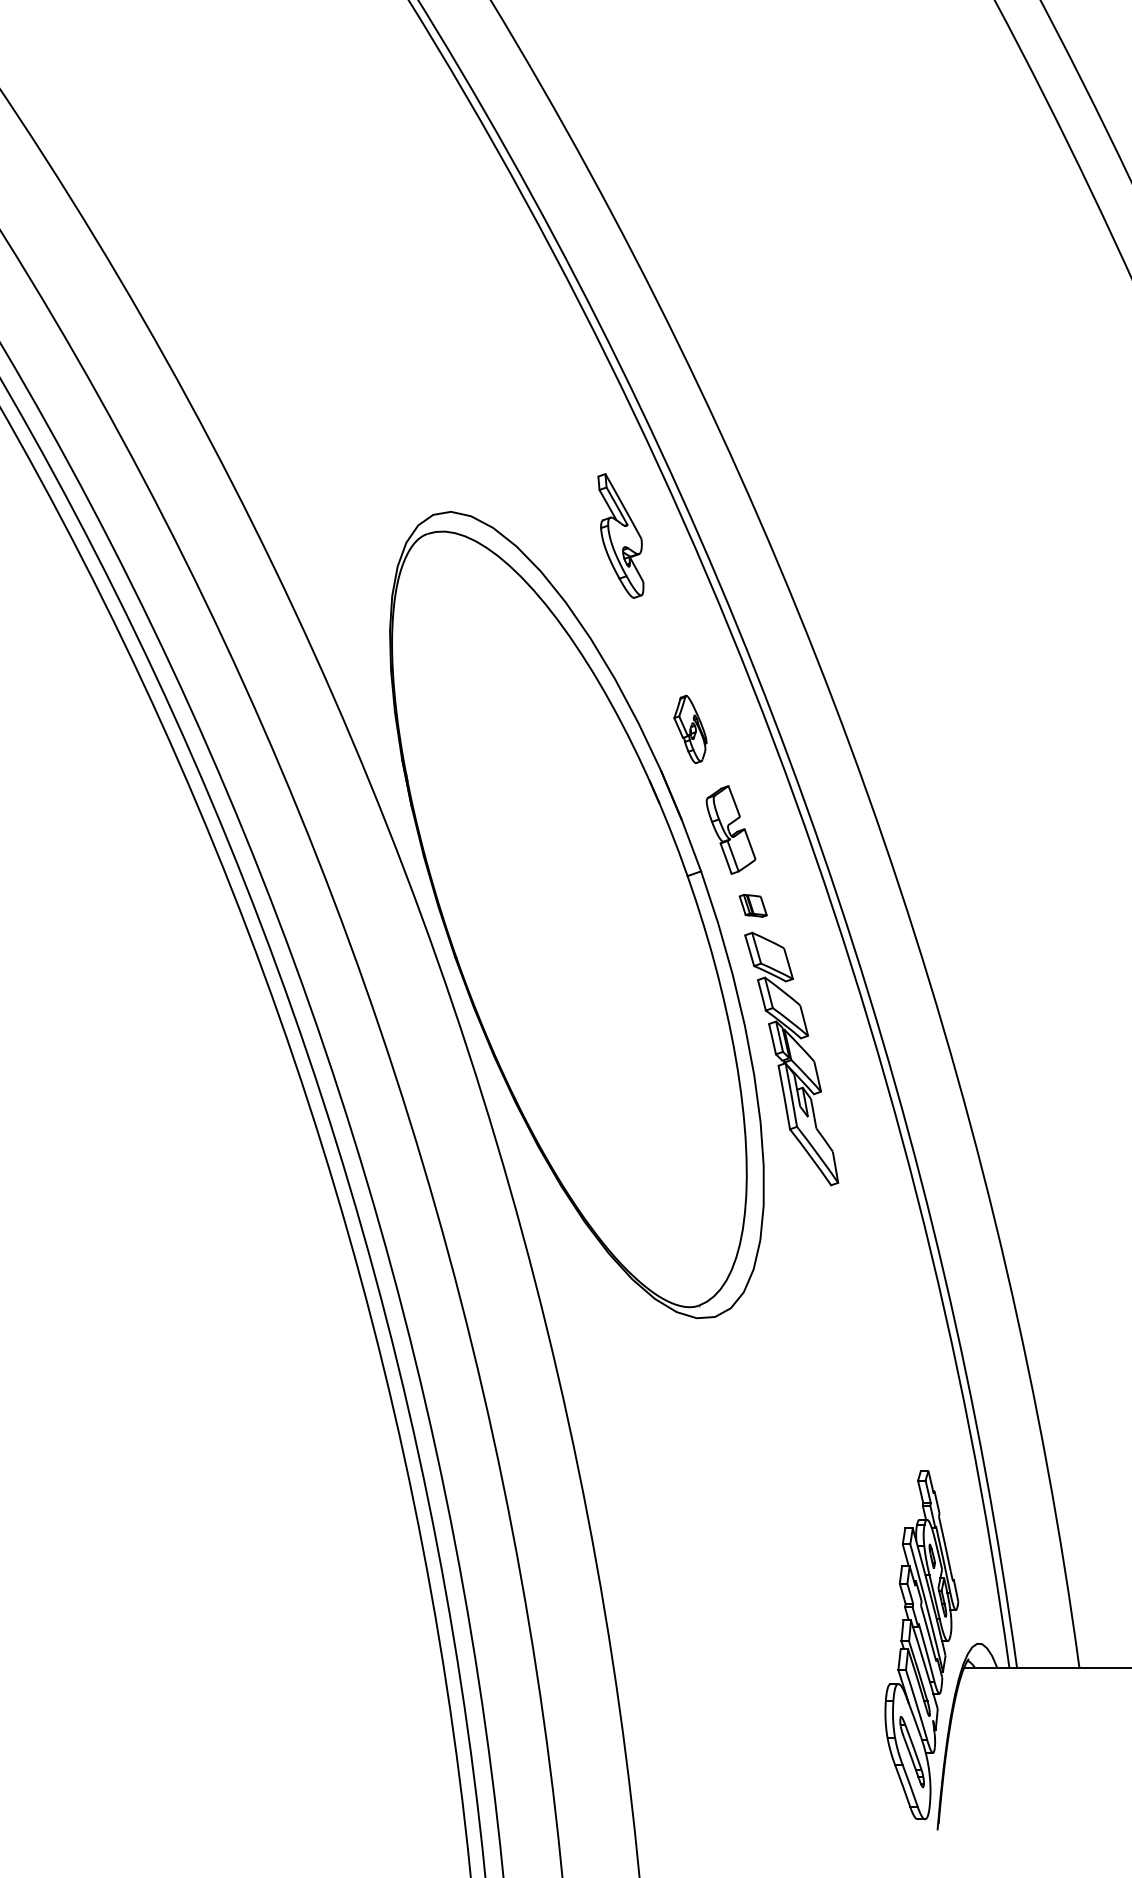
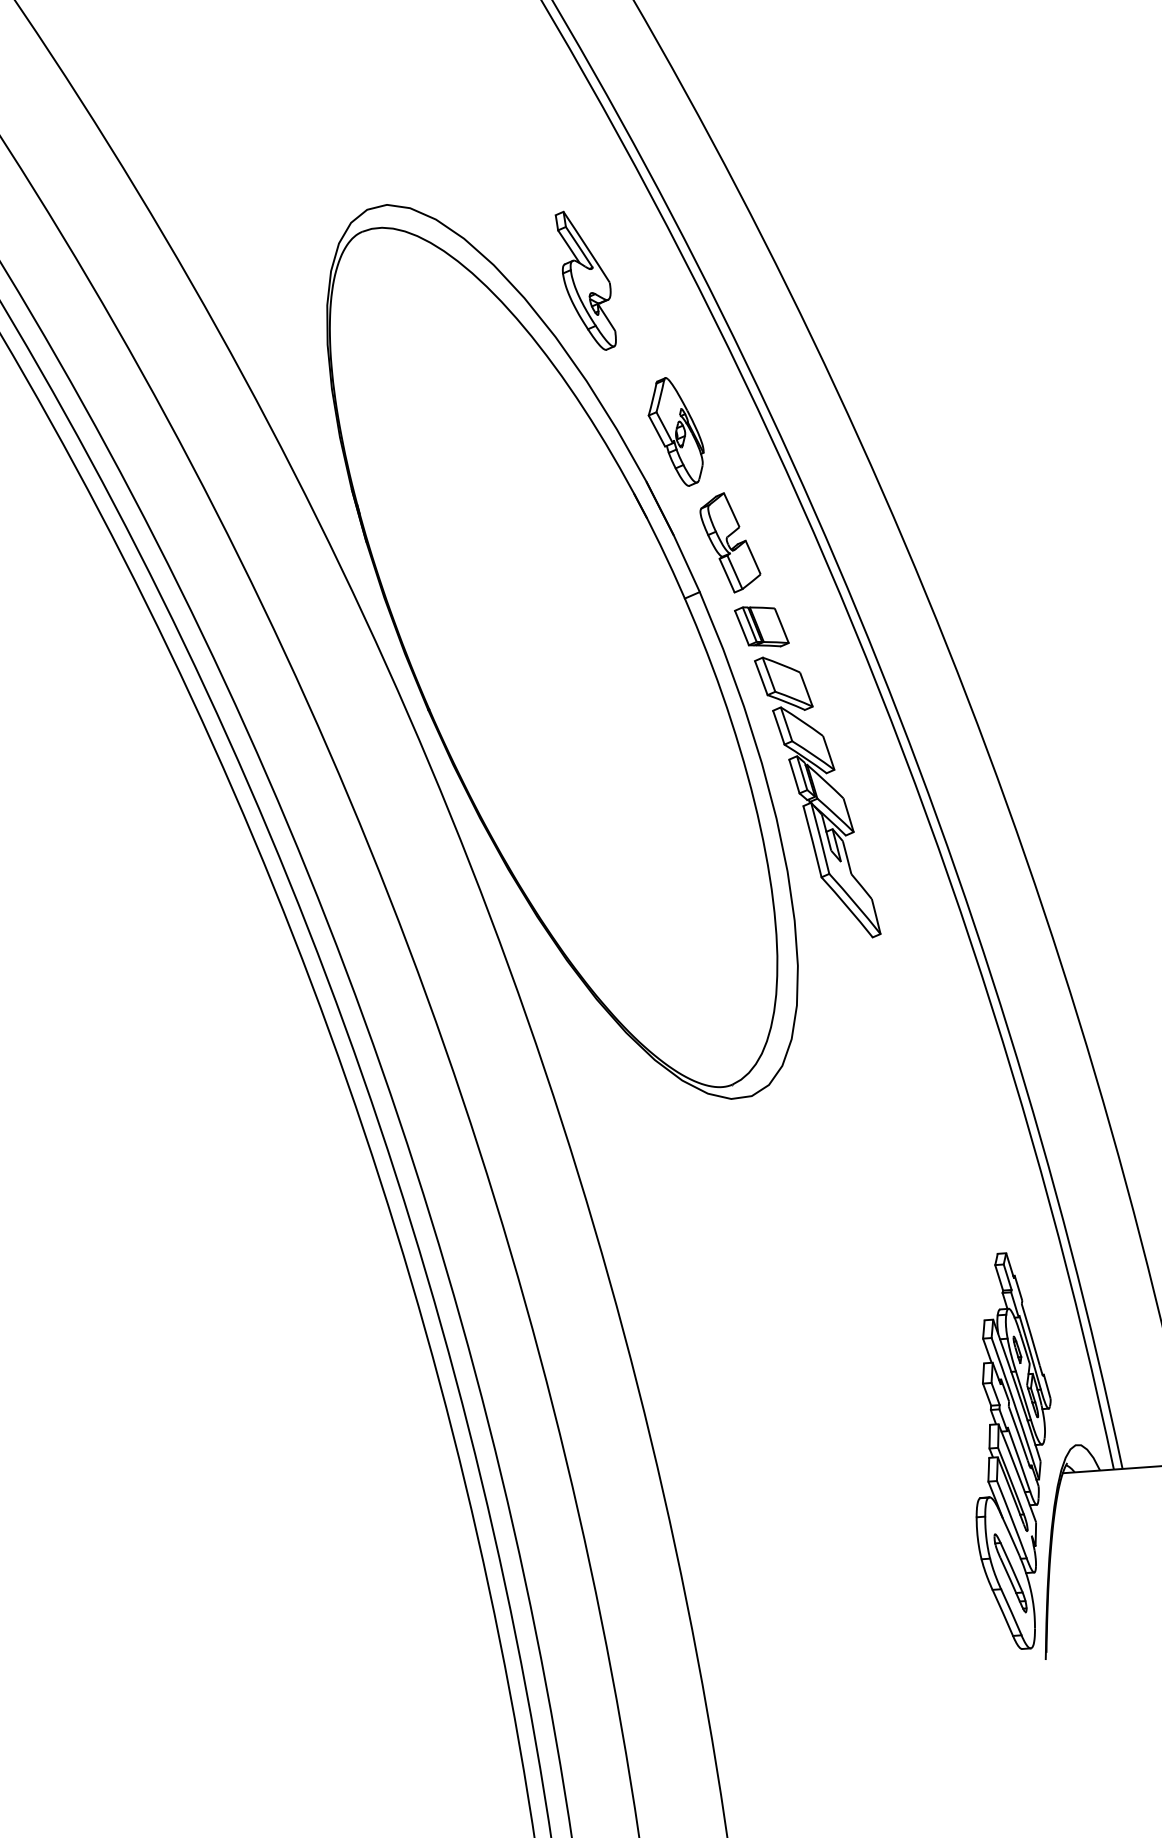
part: (620, 535) -> (585, 280), moved
part: (690, 729) -> (676, 432), size x1.43
part: (752, 905) -> (760, 626), size x1.67

